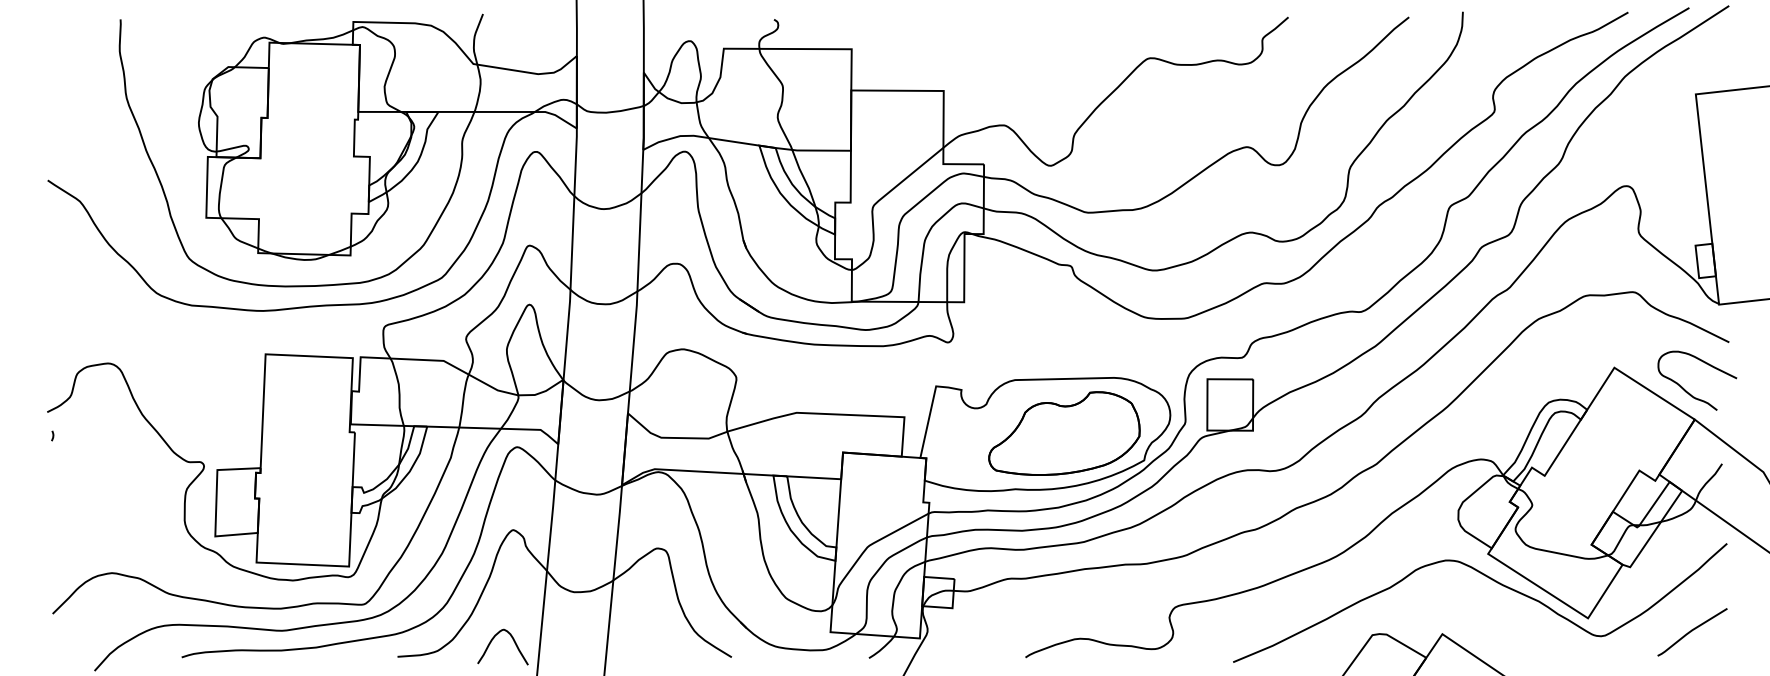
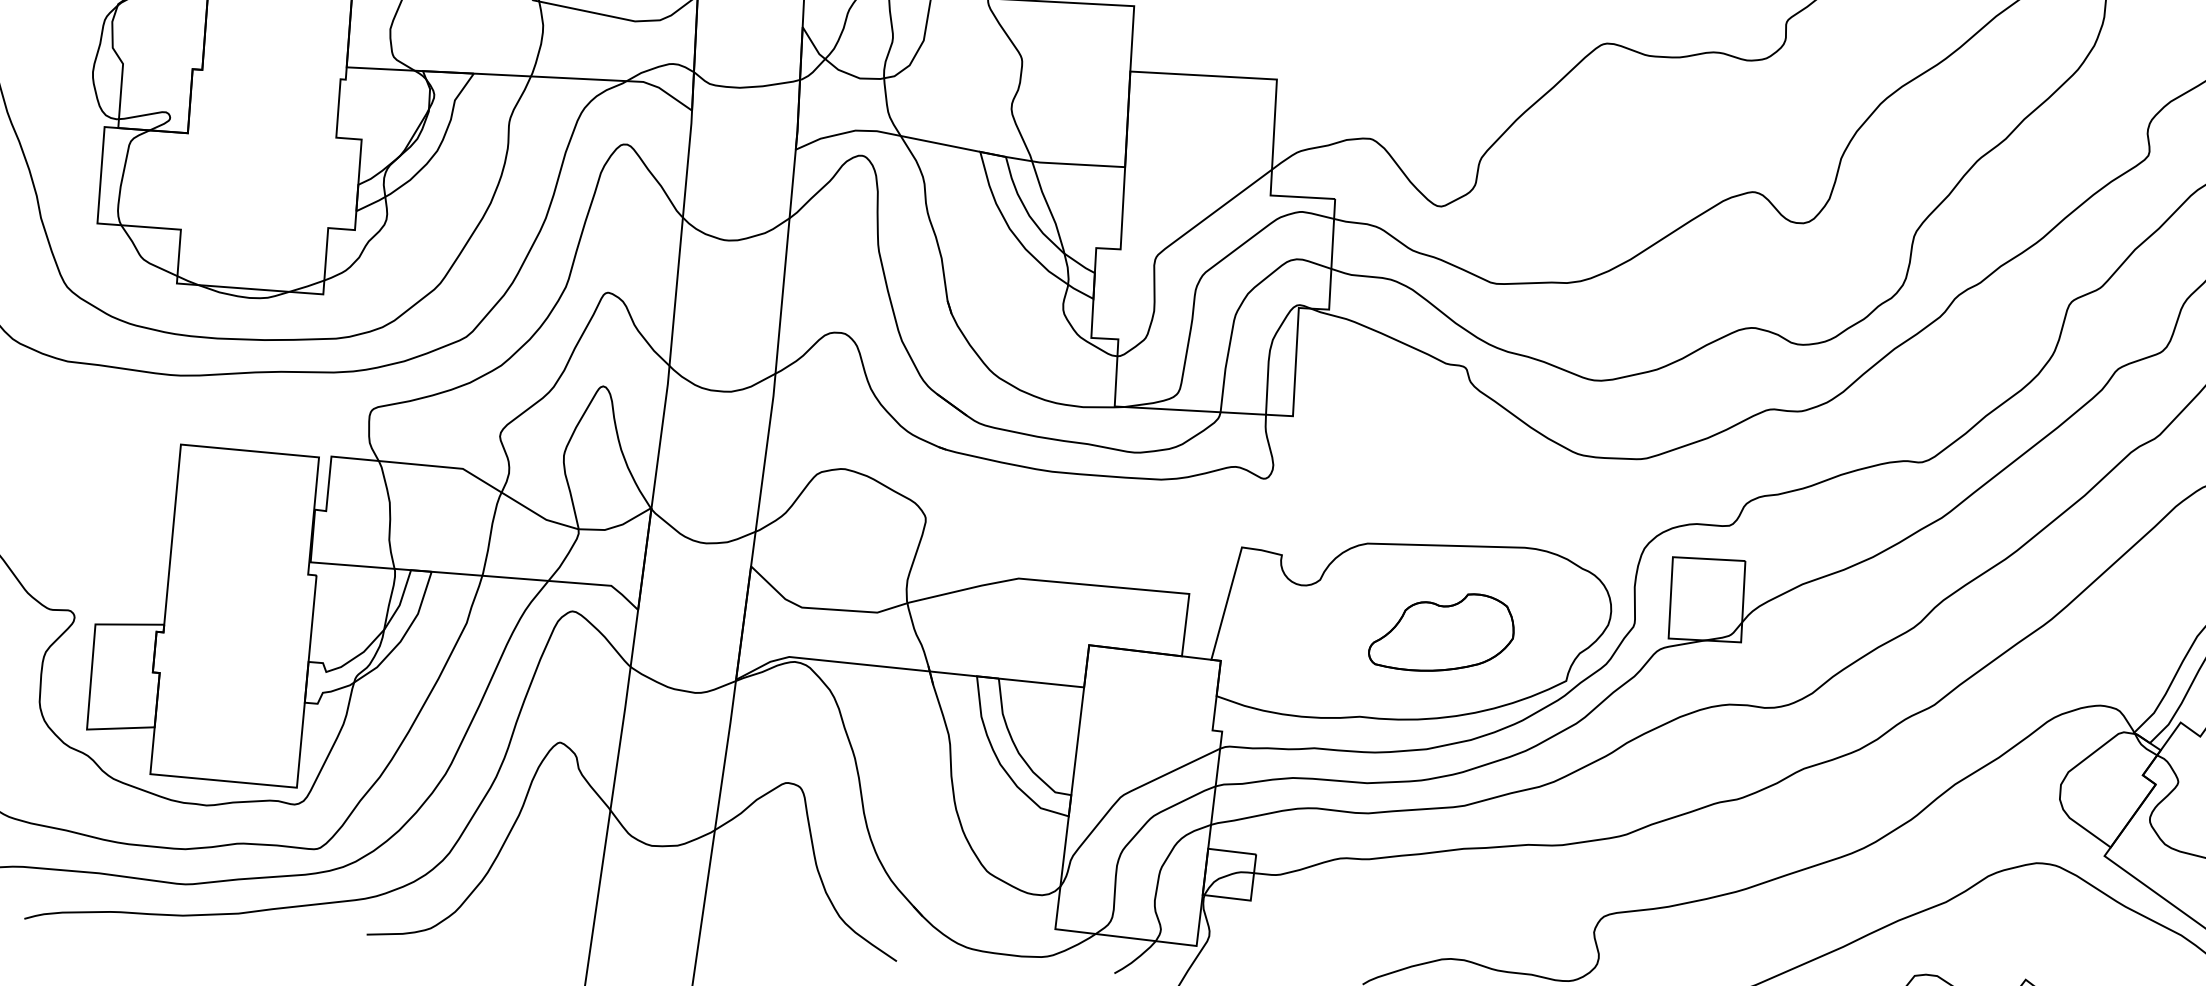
part: (1064, 433) -> (1441, 632), size x0.6
curve: (494, 638) -> (521, 913), removed

